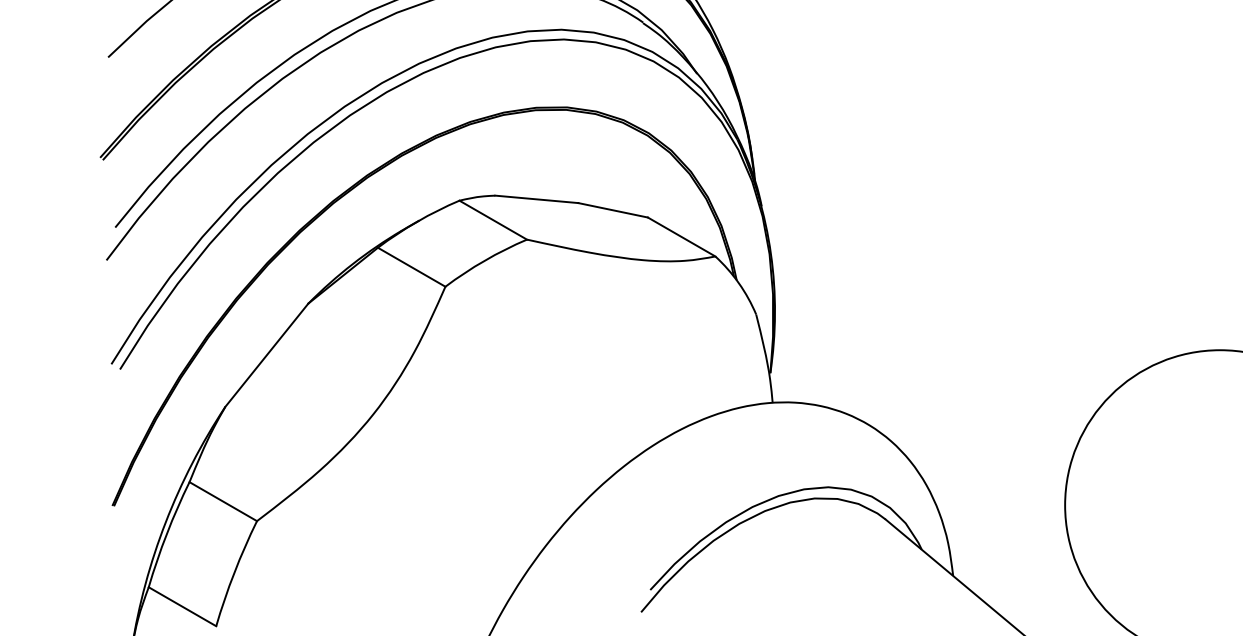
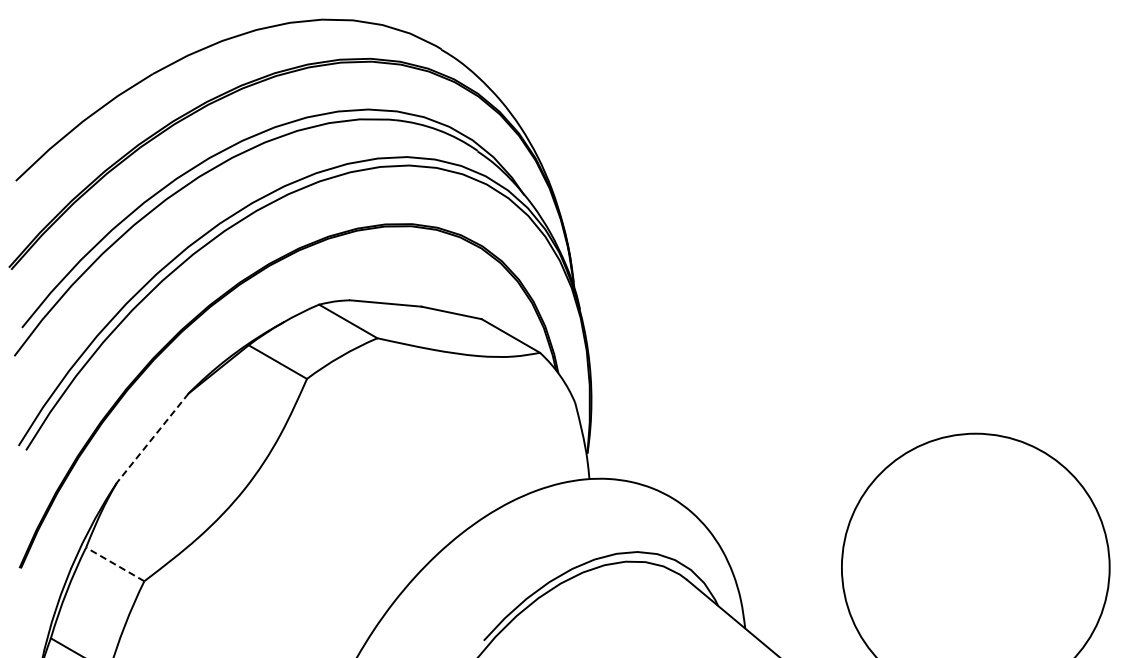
line: (266, 355) -> (152, 438), solid -> dashed
line: (223, 501) -> (115, 564), solid -> dashed

